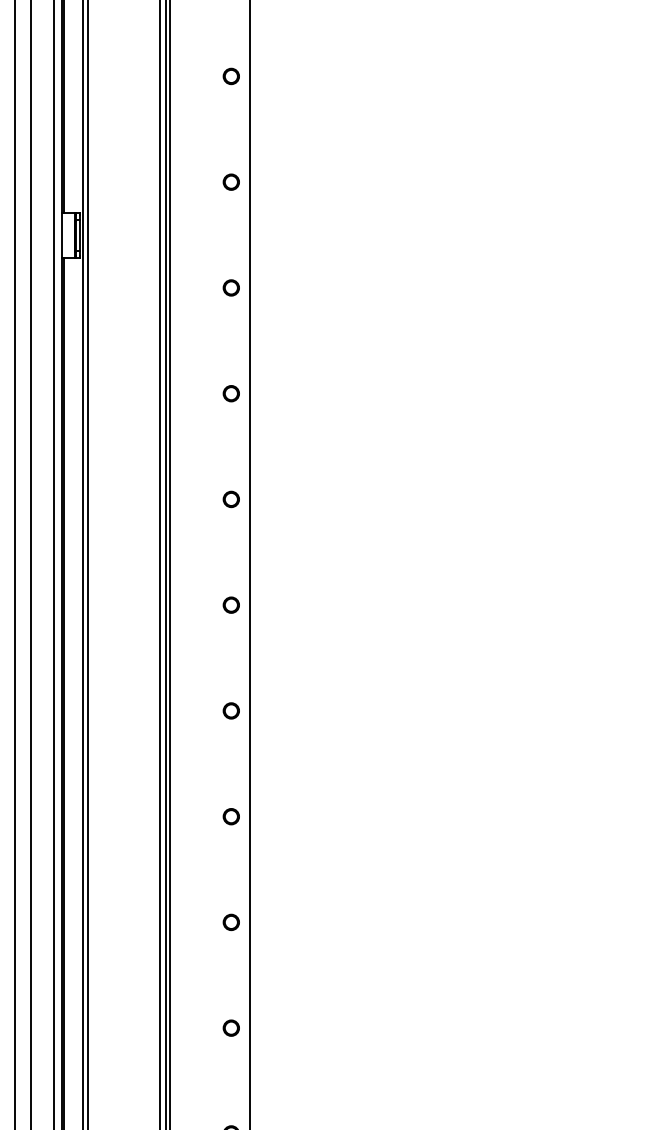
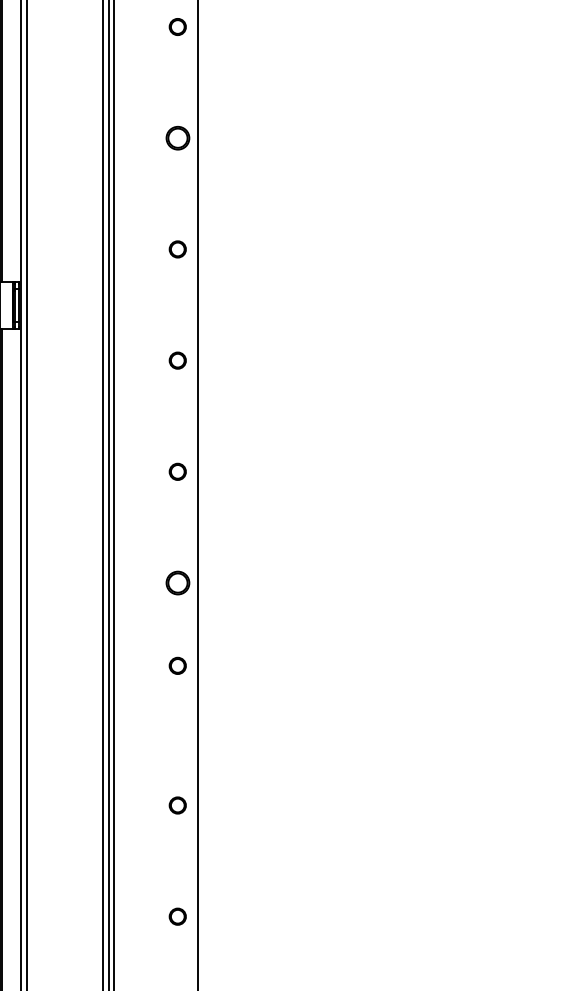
part: (230, 76) -> (176, 138), size x1.4
part: (230, 499) -> (176, 583), size x1.4
part: (230, 604) -> (176, 665), moved

